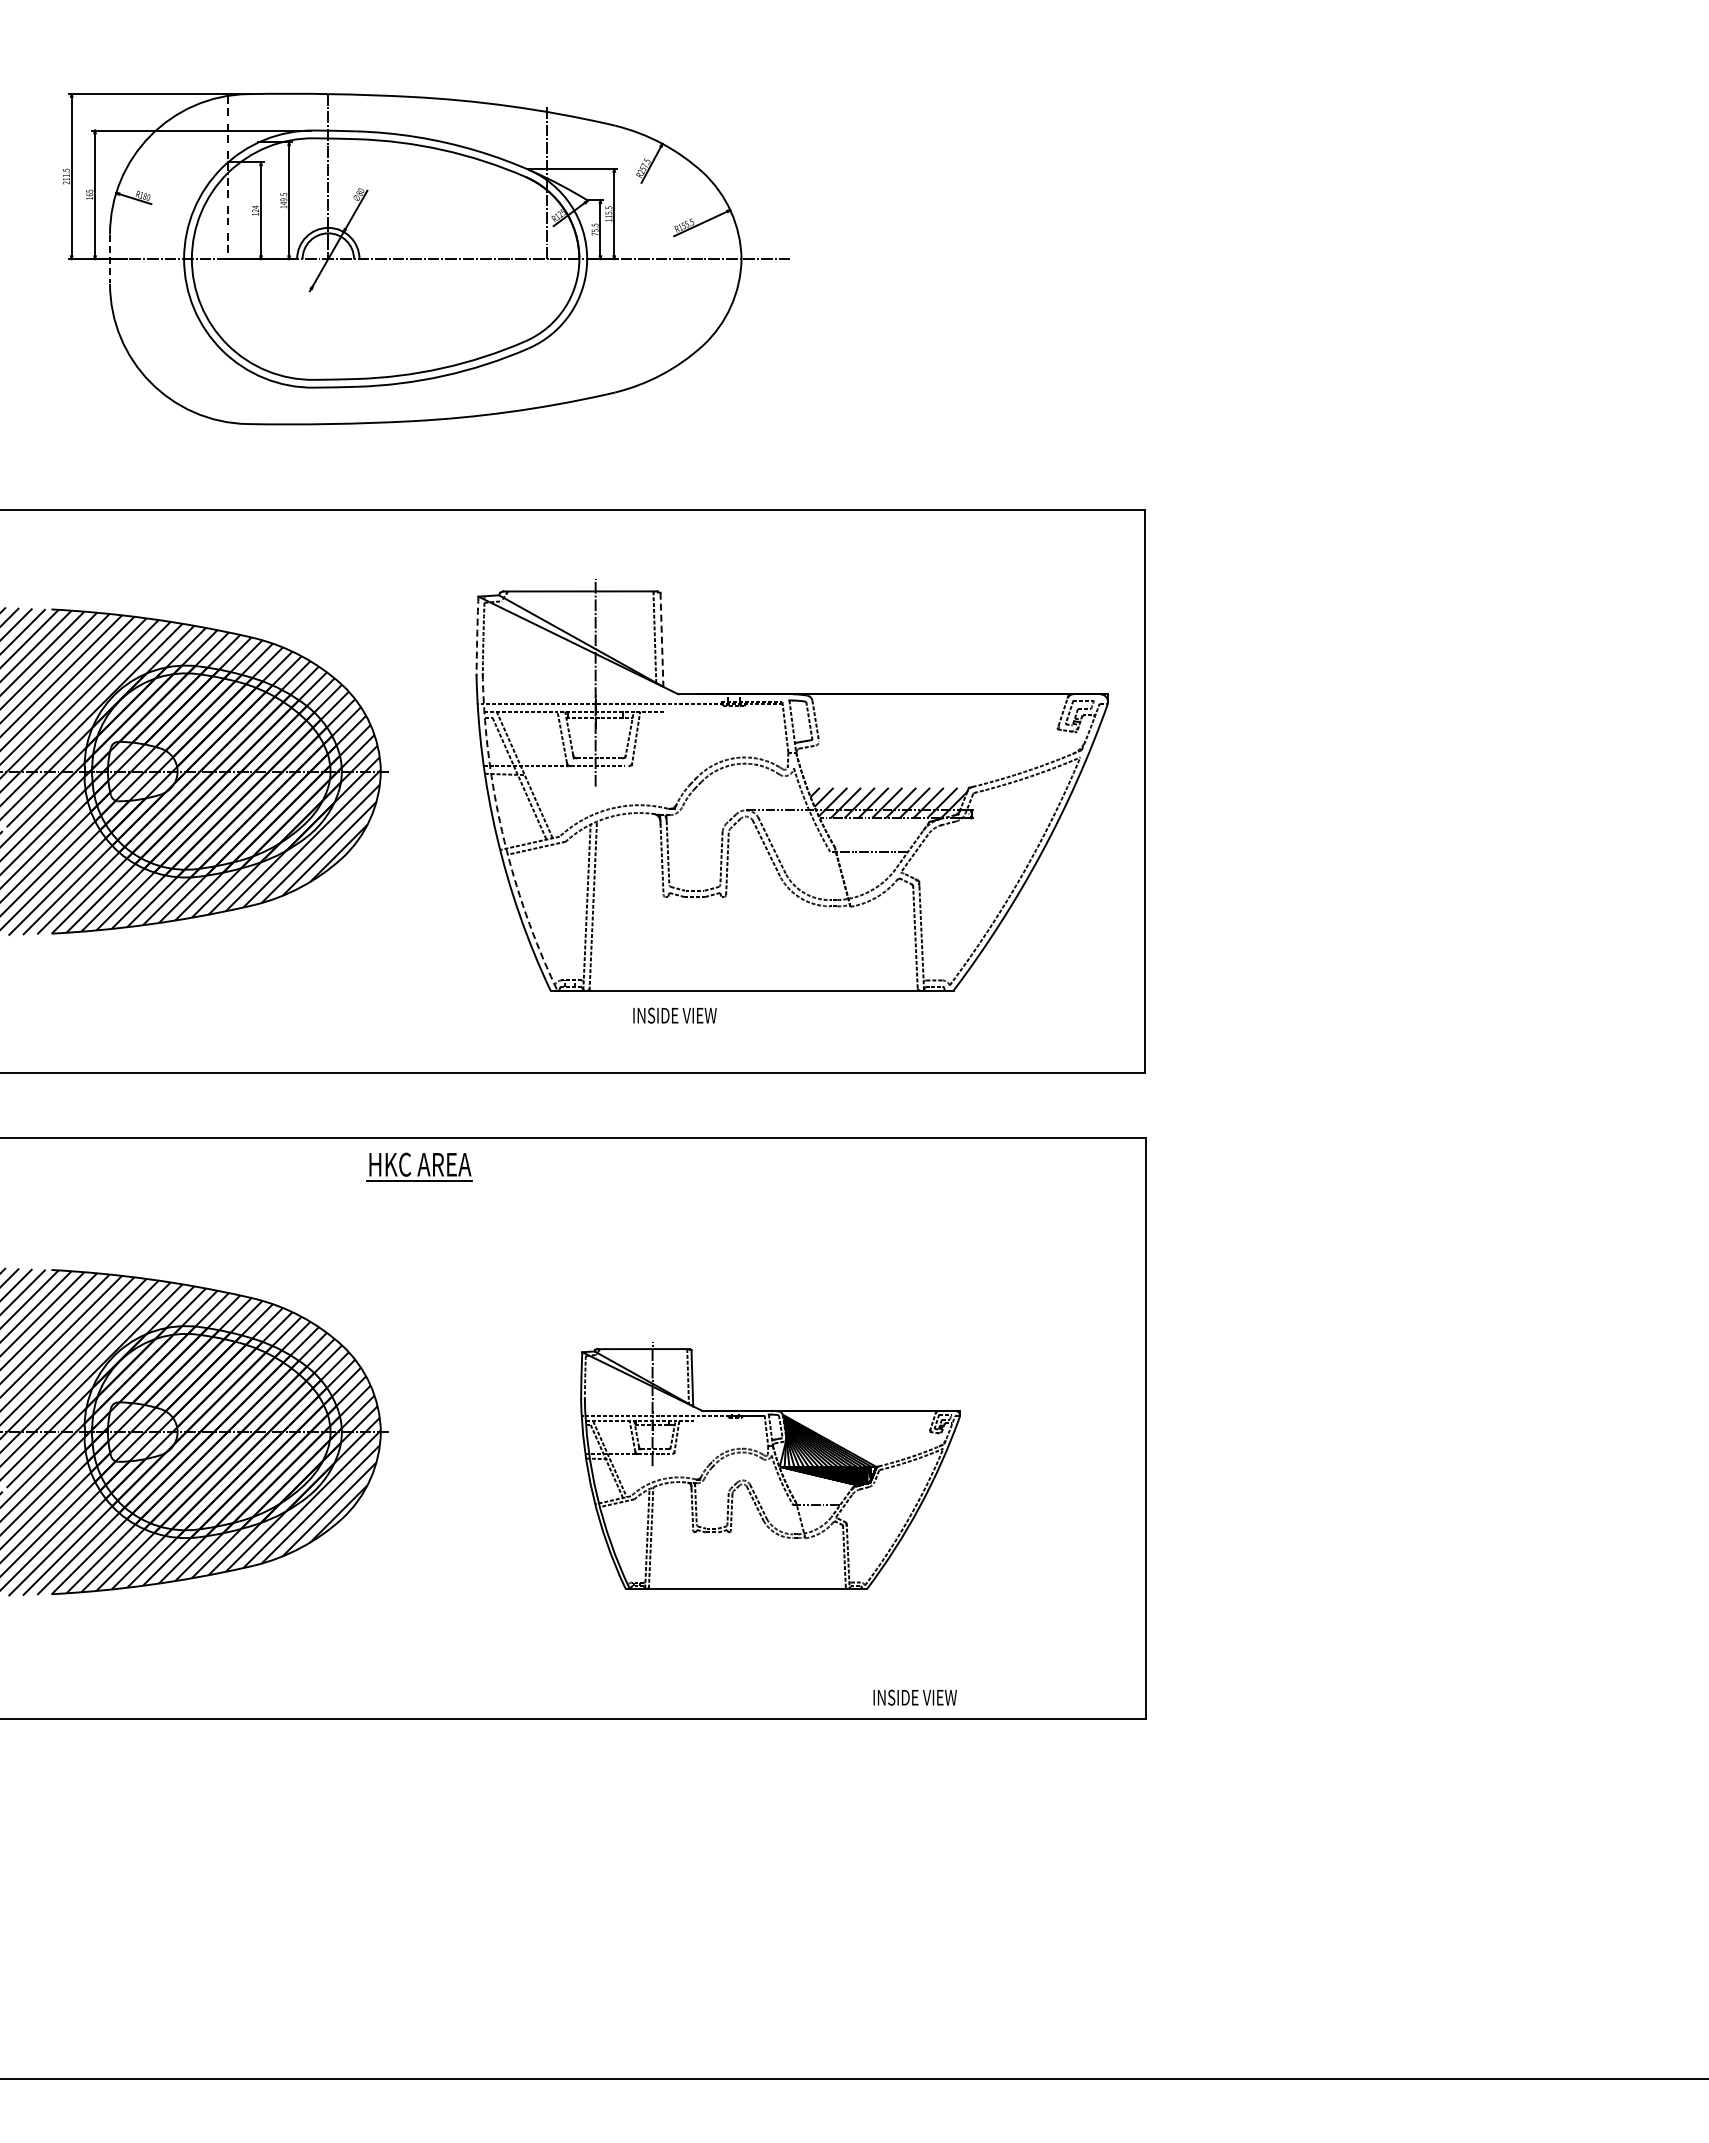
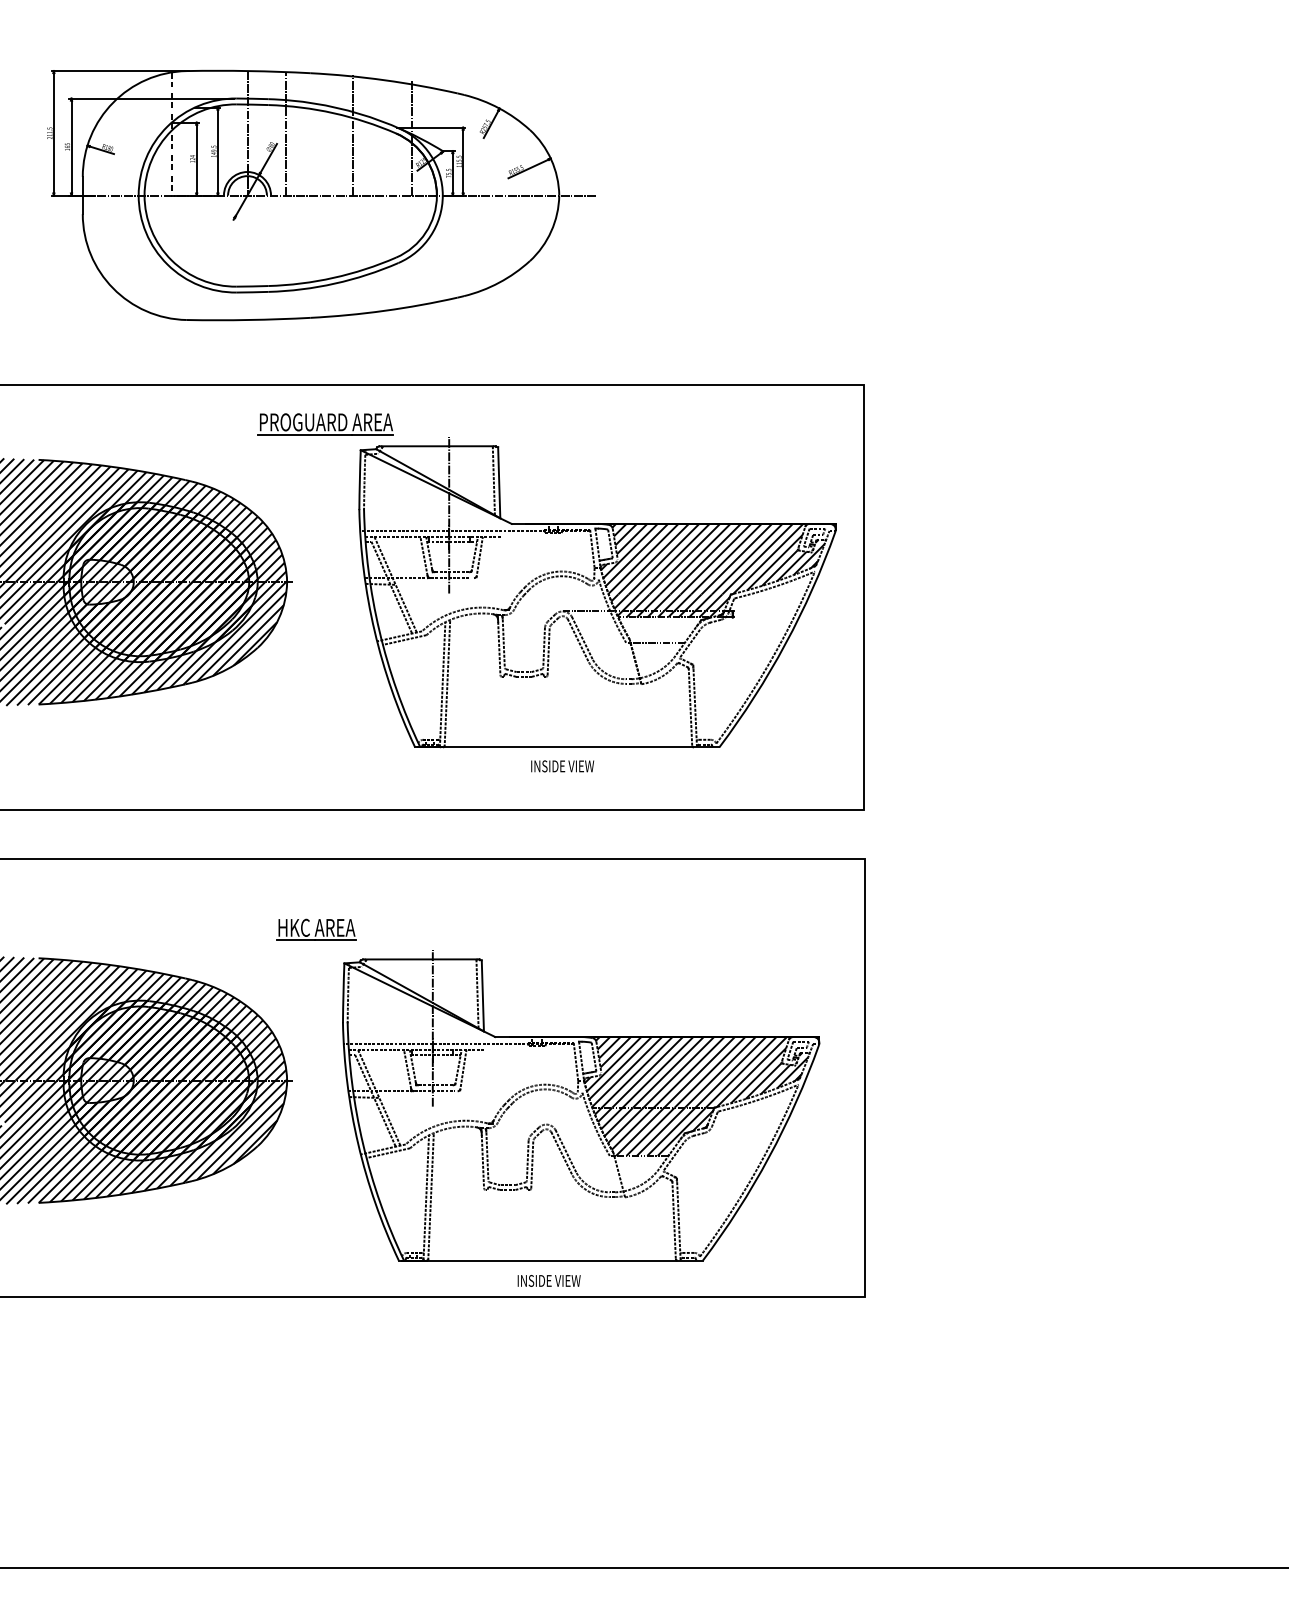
line: (379, 176) -> (286, 133), added
line: (468, 179) -> (353, 135), added
line: (110, 259) -> (83, 195), dashed -> solid
part: (432, 561) -> (326, 423), added
arc: (477, 636) -> (360, 480), dashed -> solid
line: (661, 640) -> (498, 483), dashed -> solid
hatch: (944, 740) -> (712, 558), added
arc: (503, 836) -> (379, 631), dashed -> solid
text: (674, 1015) -> (562, 766), moved
part: (419, 1166) -> (316, 929), moved
part: (770, 1465) -> (581, 1105), size x1.67
text: (914, 1697) -> (548, 1280), moved

